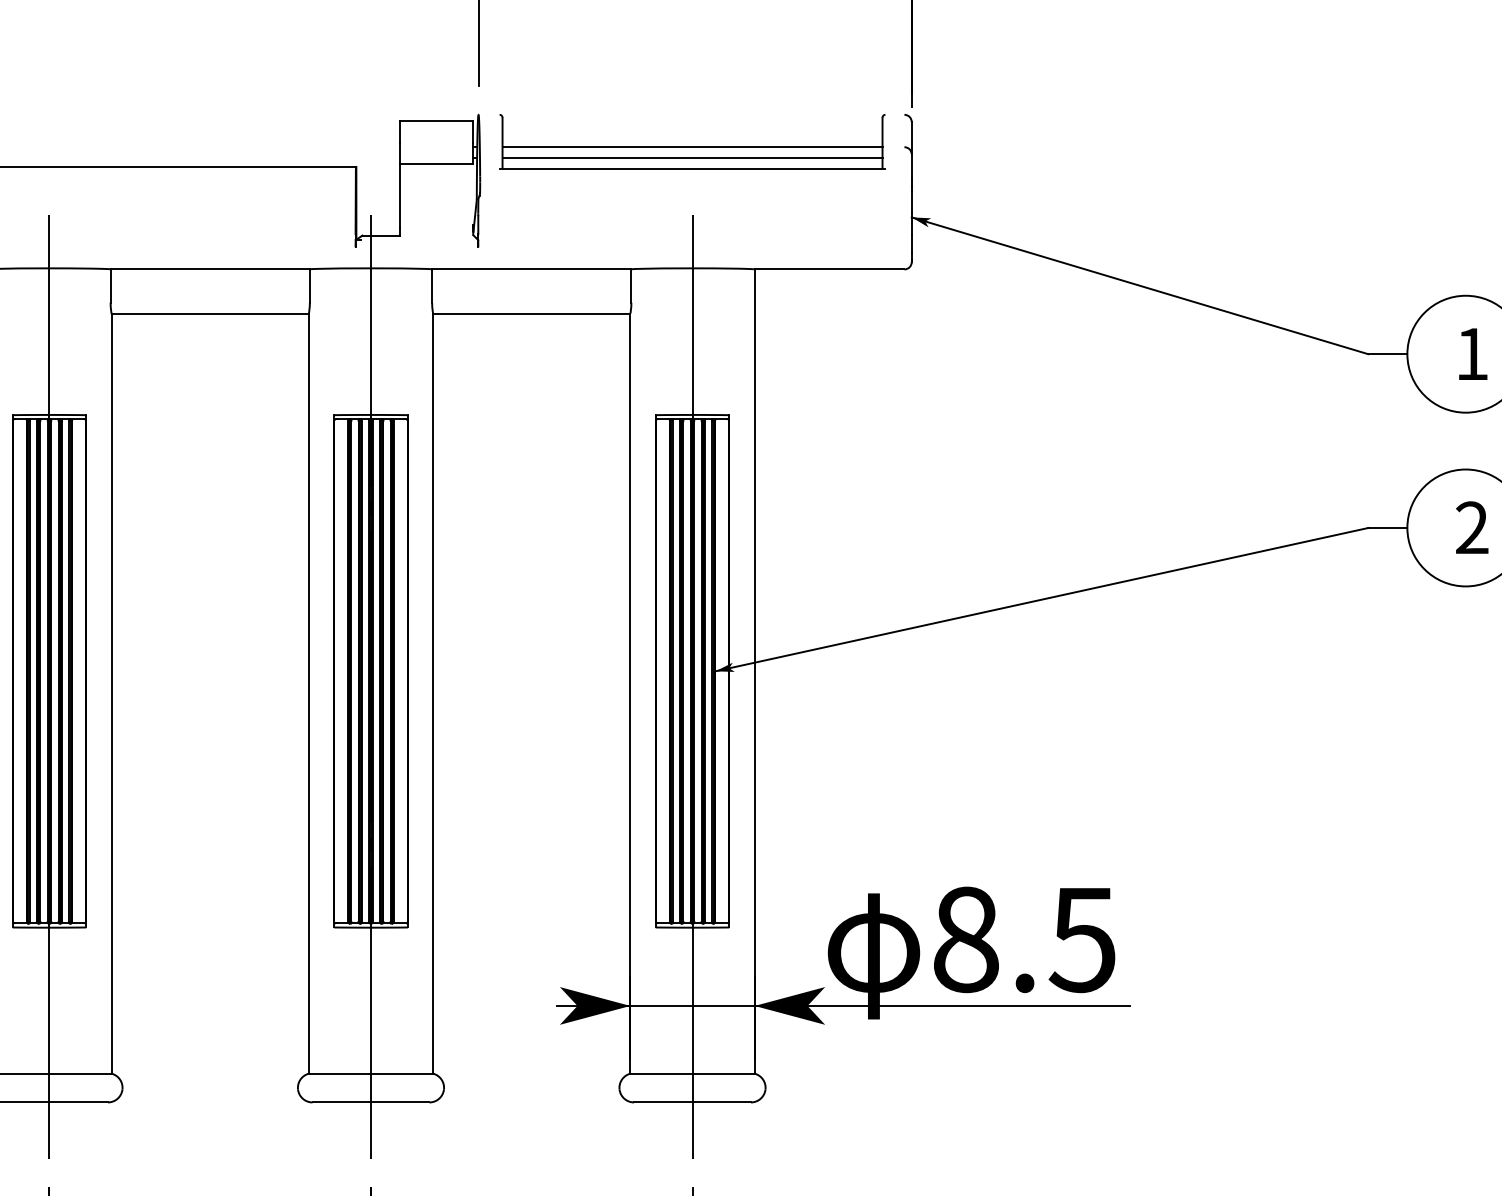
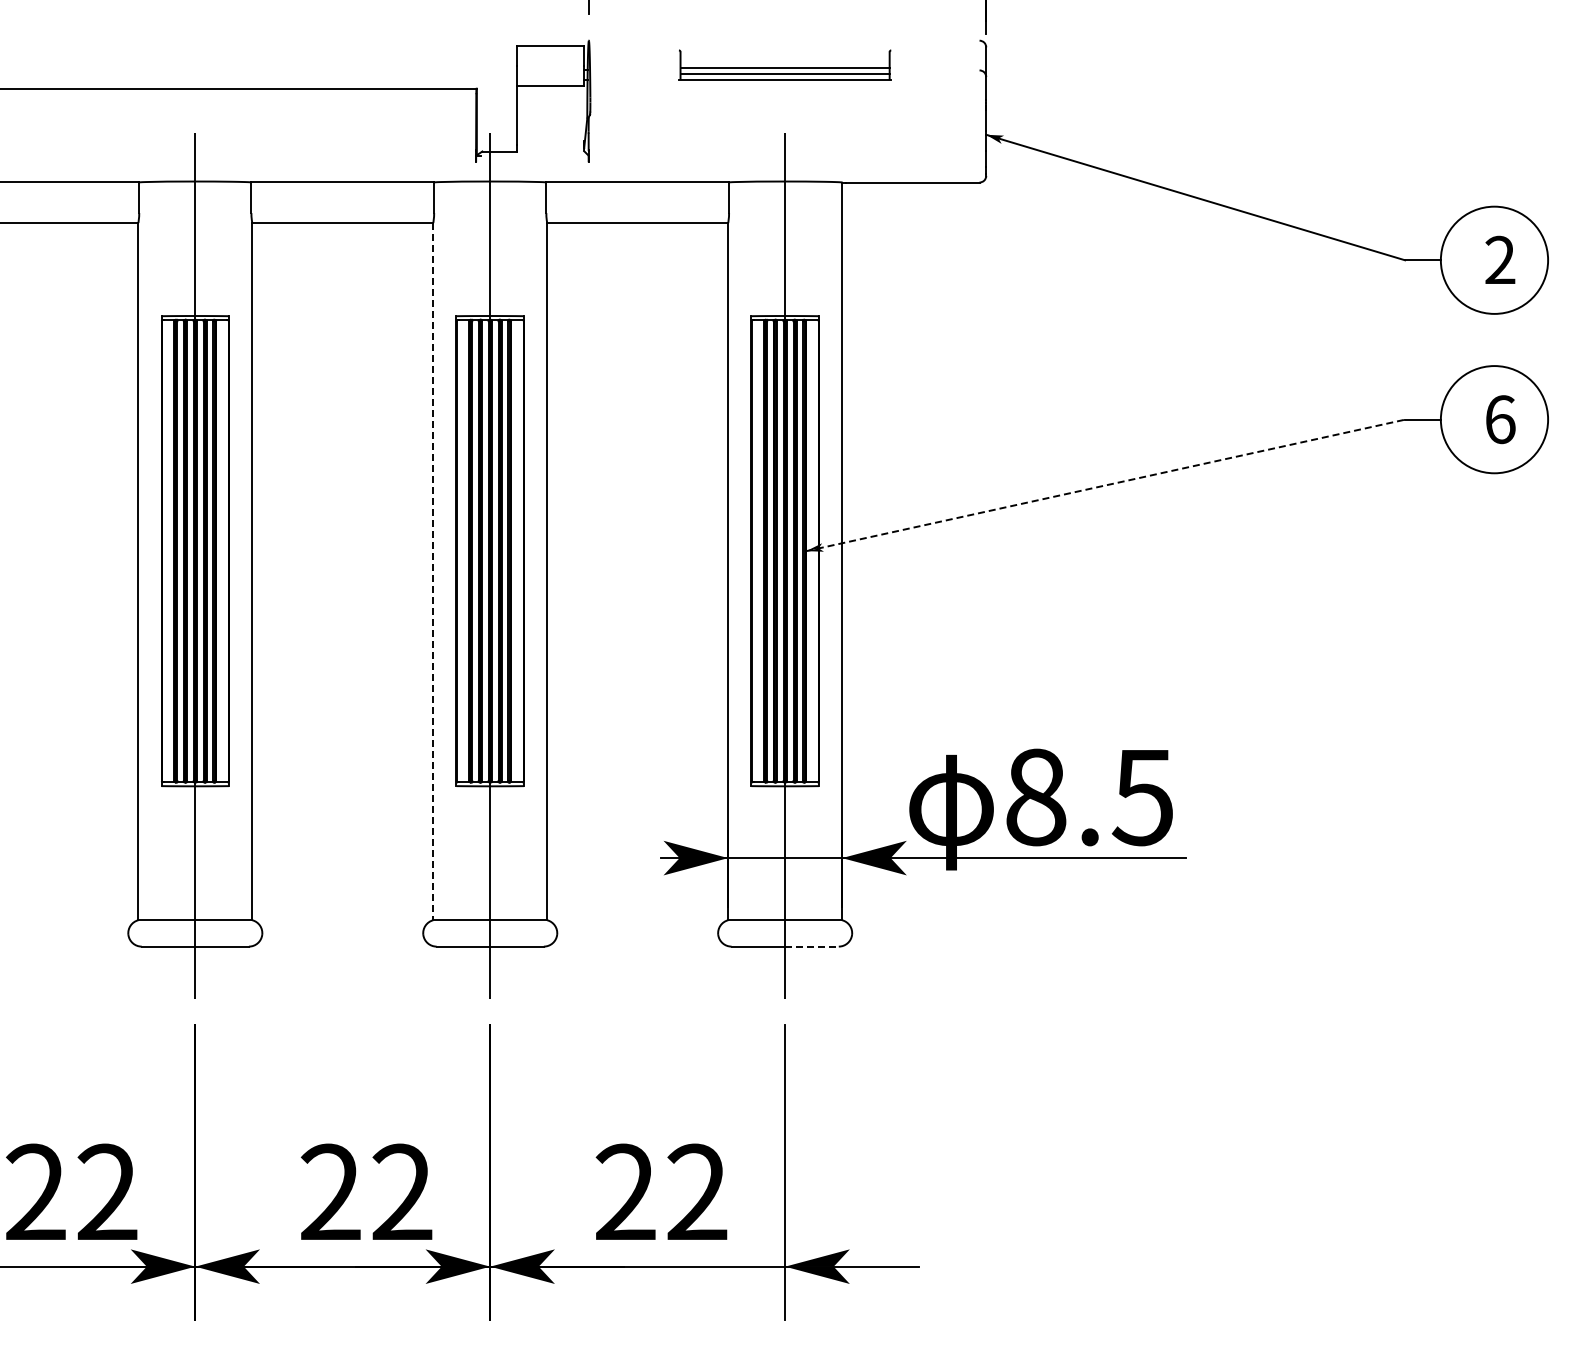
part: (691, 140) -> (784, 64), size x0.6
text: (1472, 353) -> (1500, 259), 1 -> 2
text: (1472, 527) -> (1500, 419), 2 -> 6
line: (1041, 599) -> (1105, 485), solid -> dashed
line: (309, 693) -> (433, 571), solid -> dashed
line: (721, 1102) -> (811, 946), solid -> dashed

